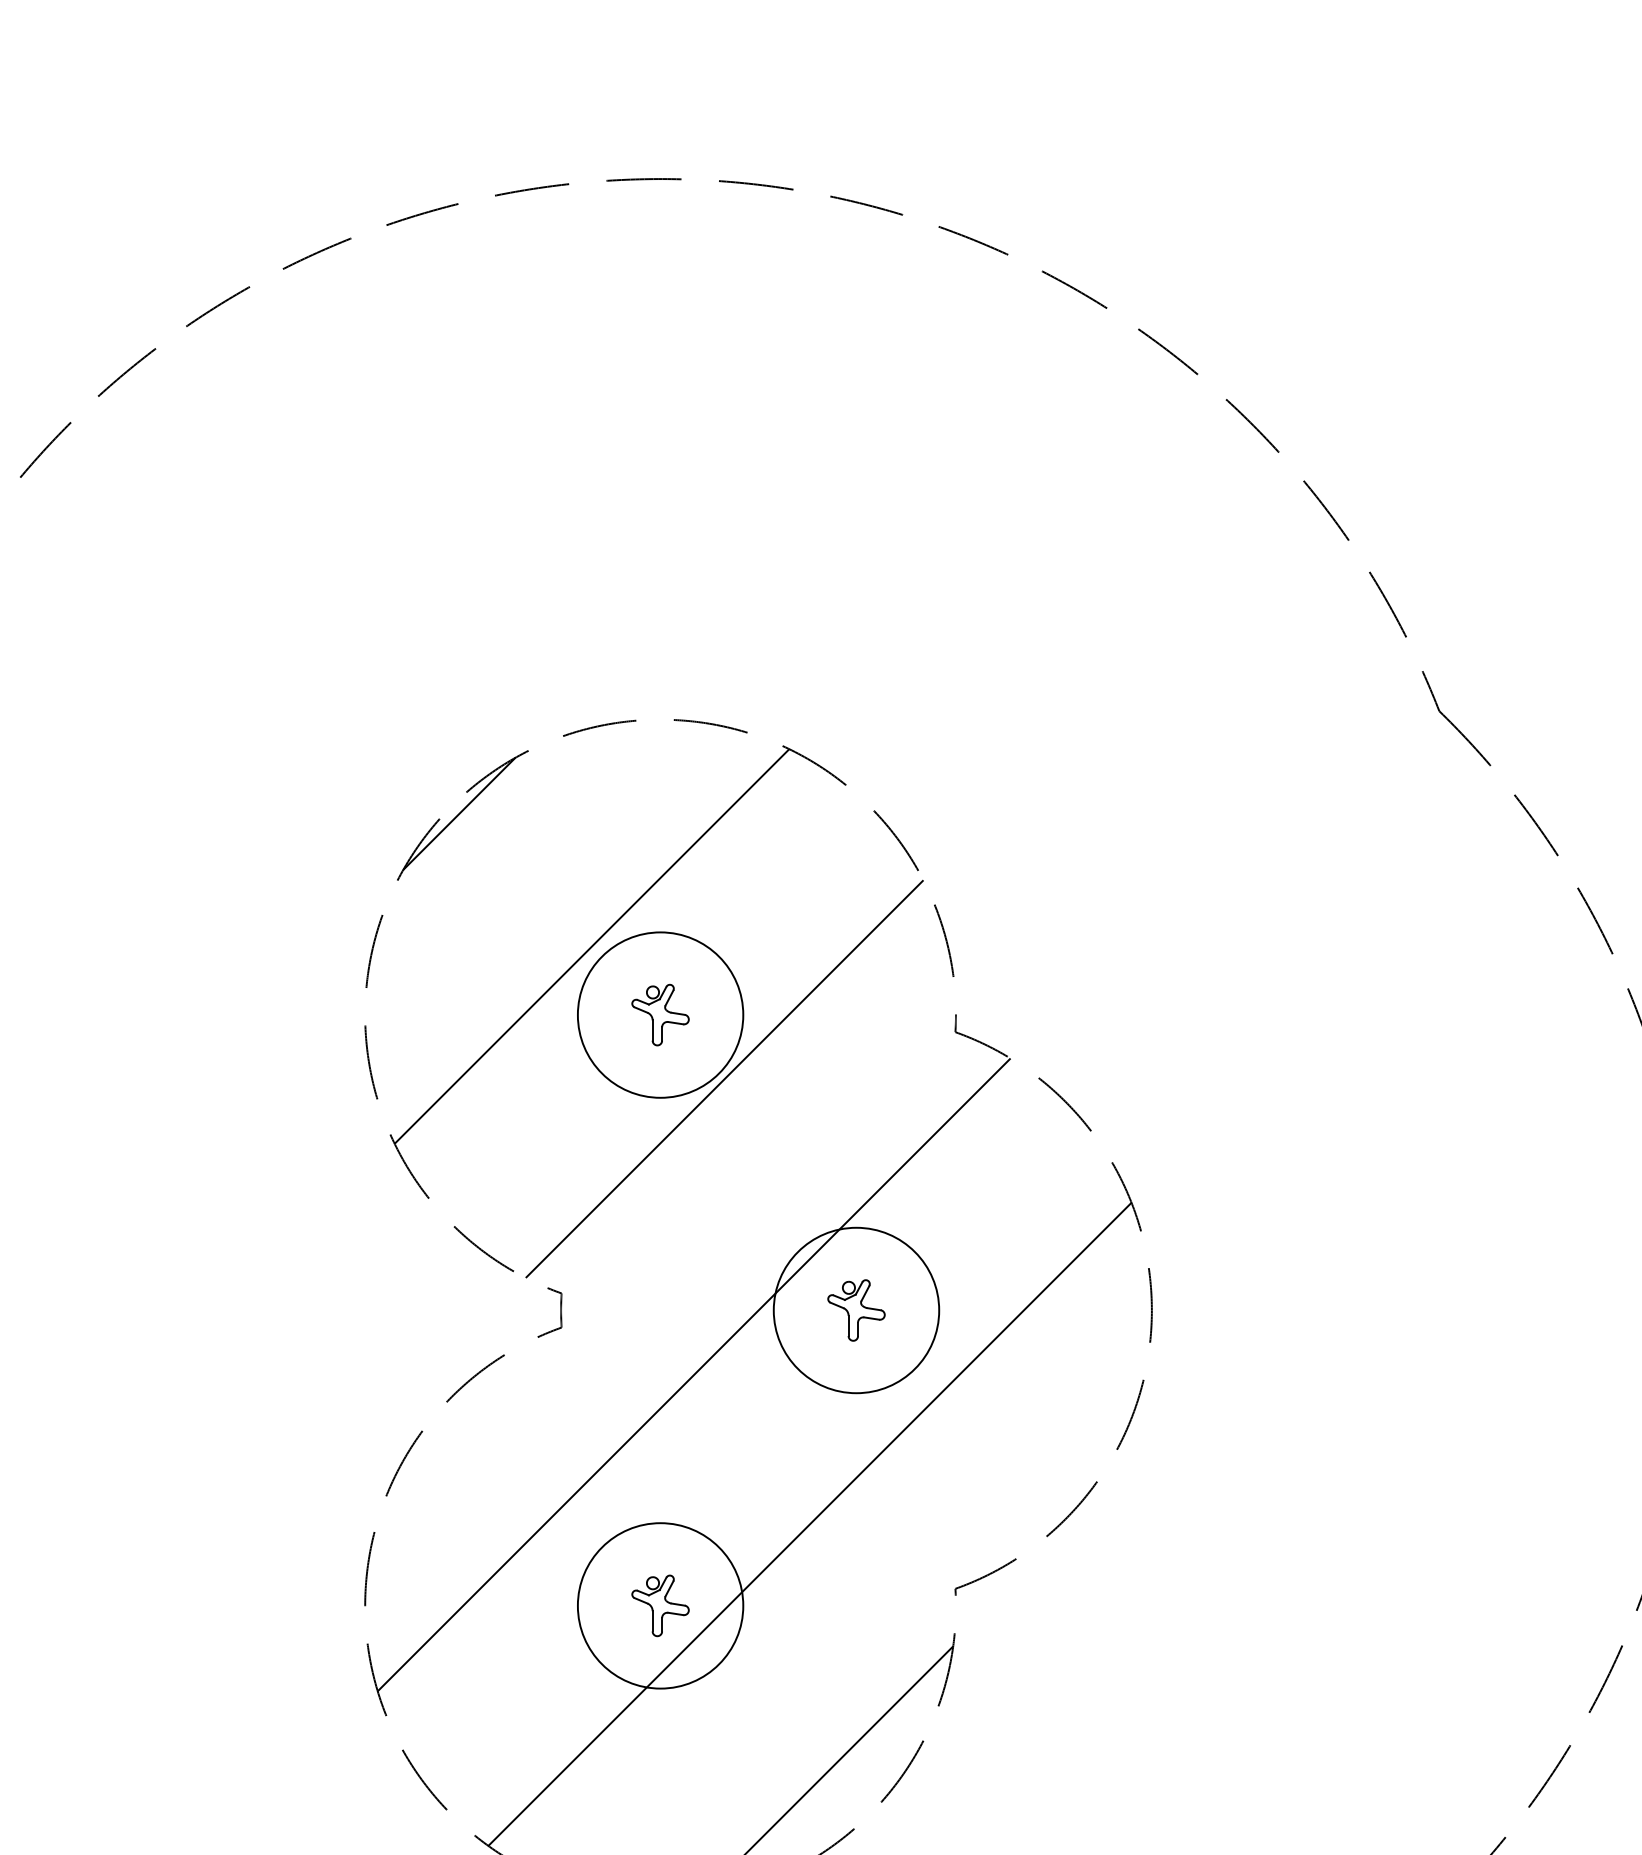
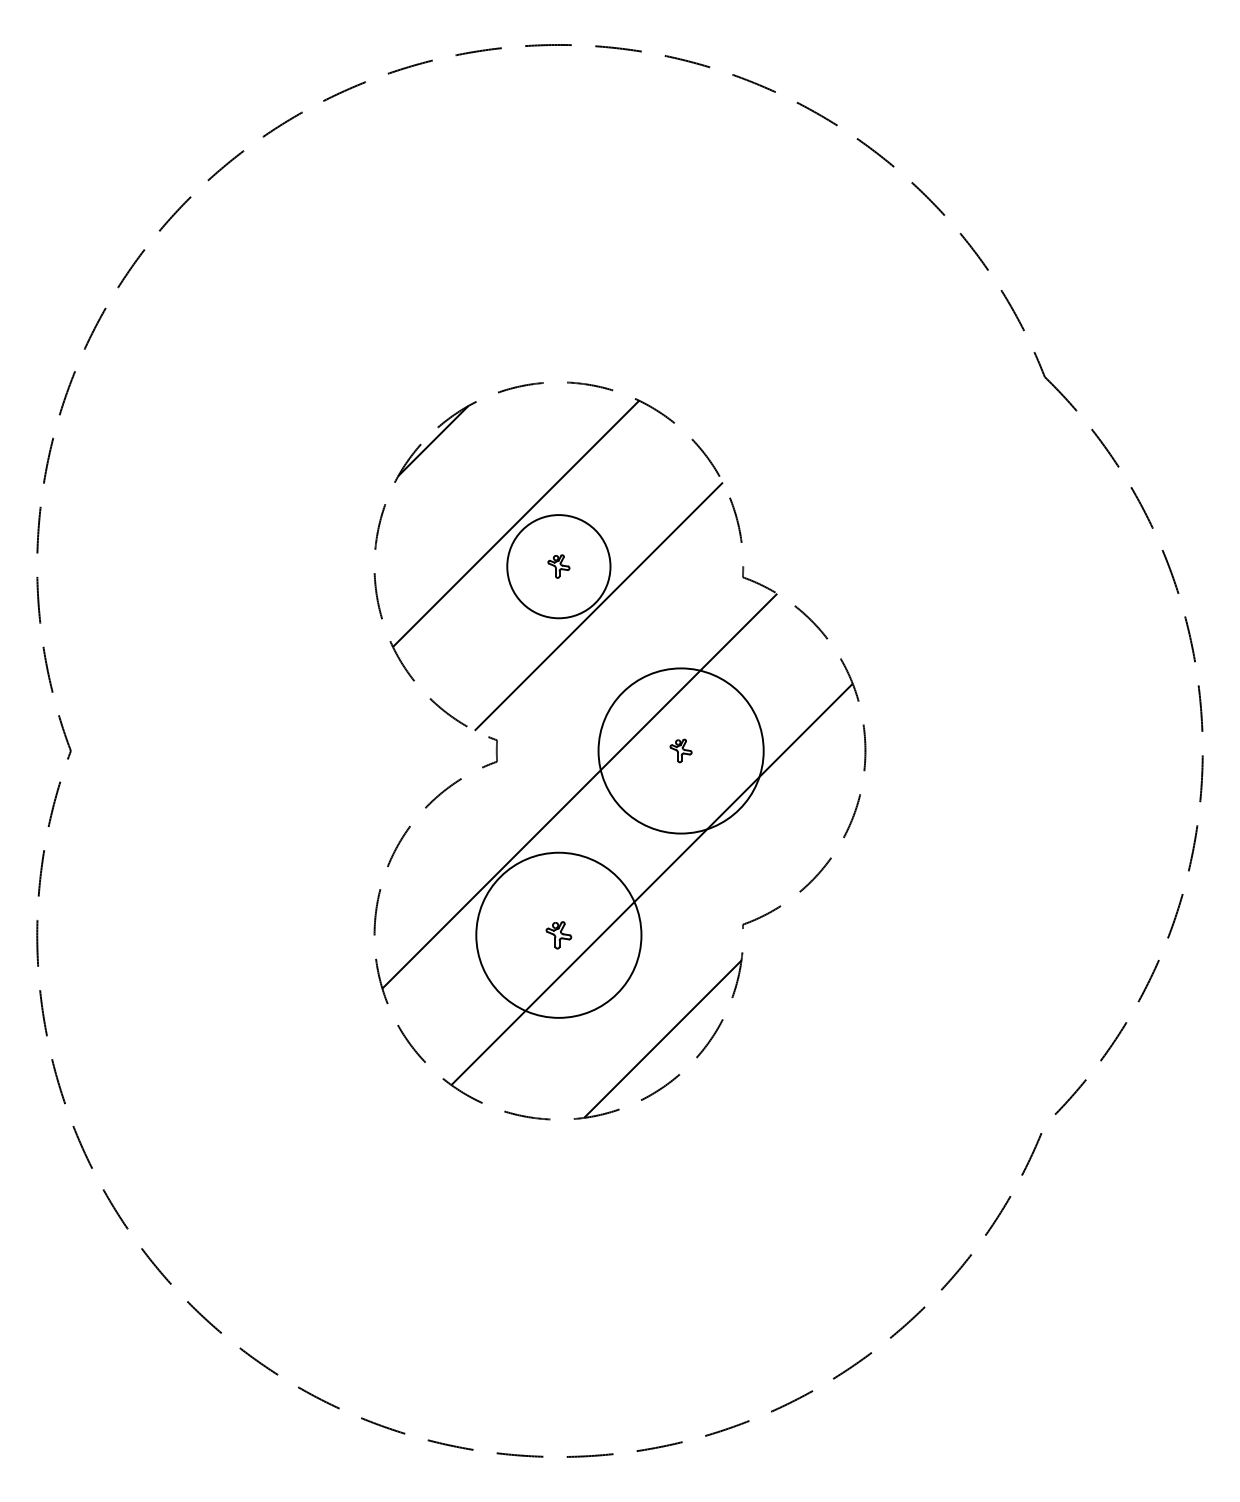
part: (659, 1014) -> (558, 566), size x0.6
circle: (855, 1309) -> (680, 750), size x1.6
part: (855, 1309) -> (680, 750), size x0.6
circle: (659, 1604) -> (558, 934), size x1.6
part: (659, 1606) -> (558, 935), size x0.7

